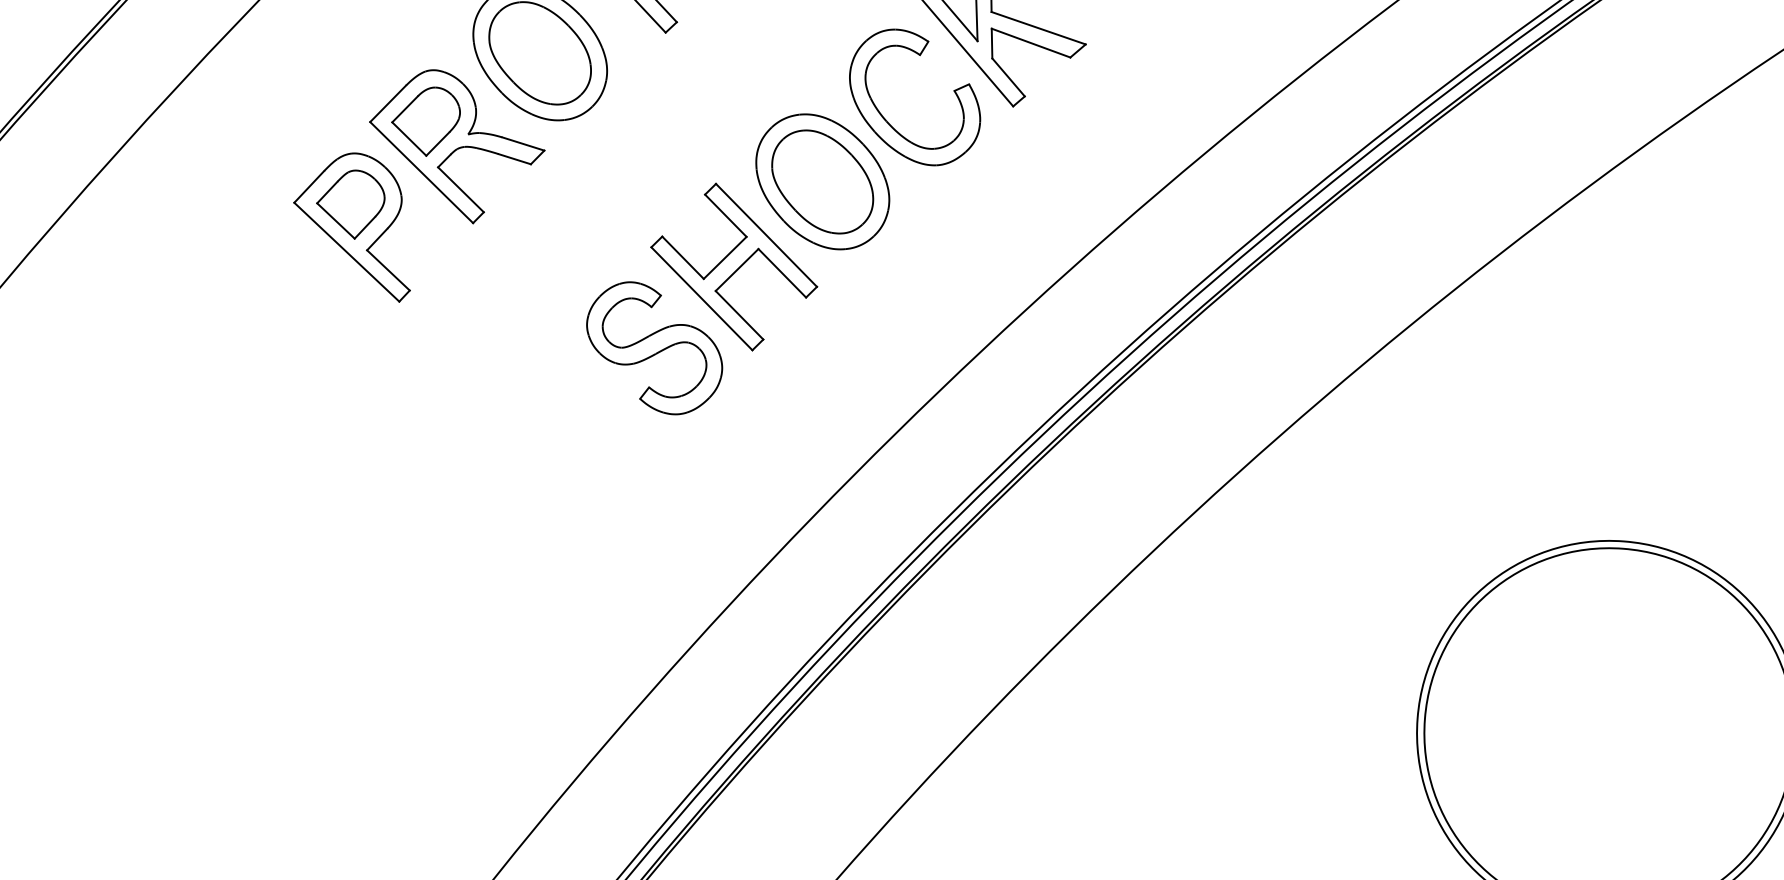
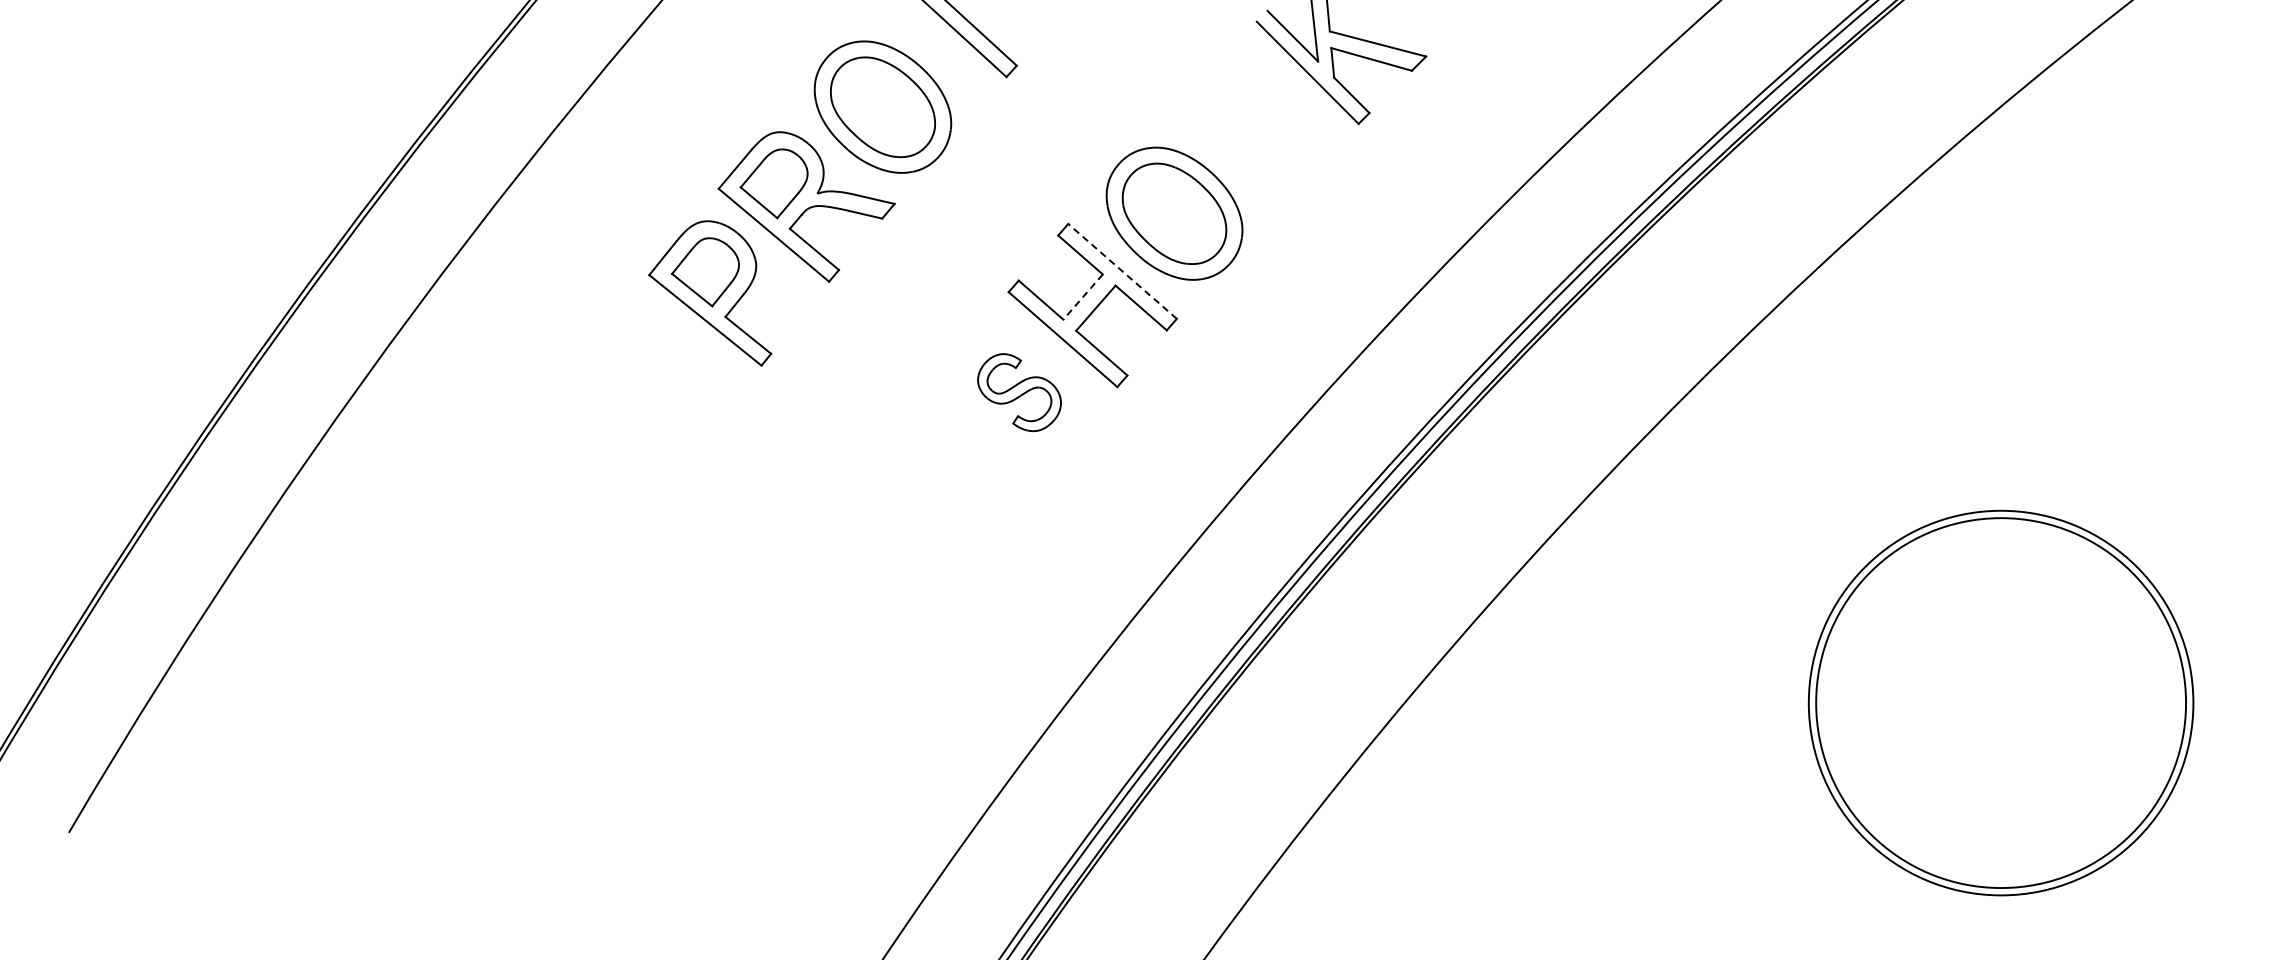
part: (890, 123) -> (1237, 150), removed
line: (766, 235) -> (1122, 271), solid -> dashed
line: (725, 258) -> (1083, 297), solid -> dashed
part: (654, 348) -> (1019, 392), size x0.6

